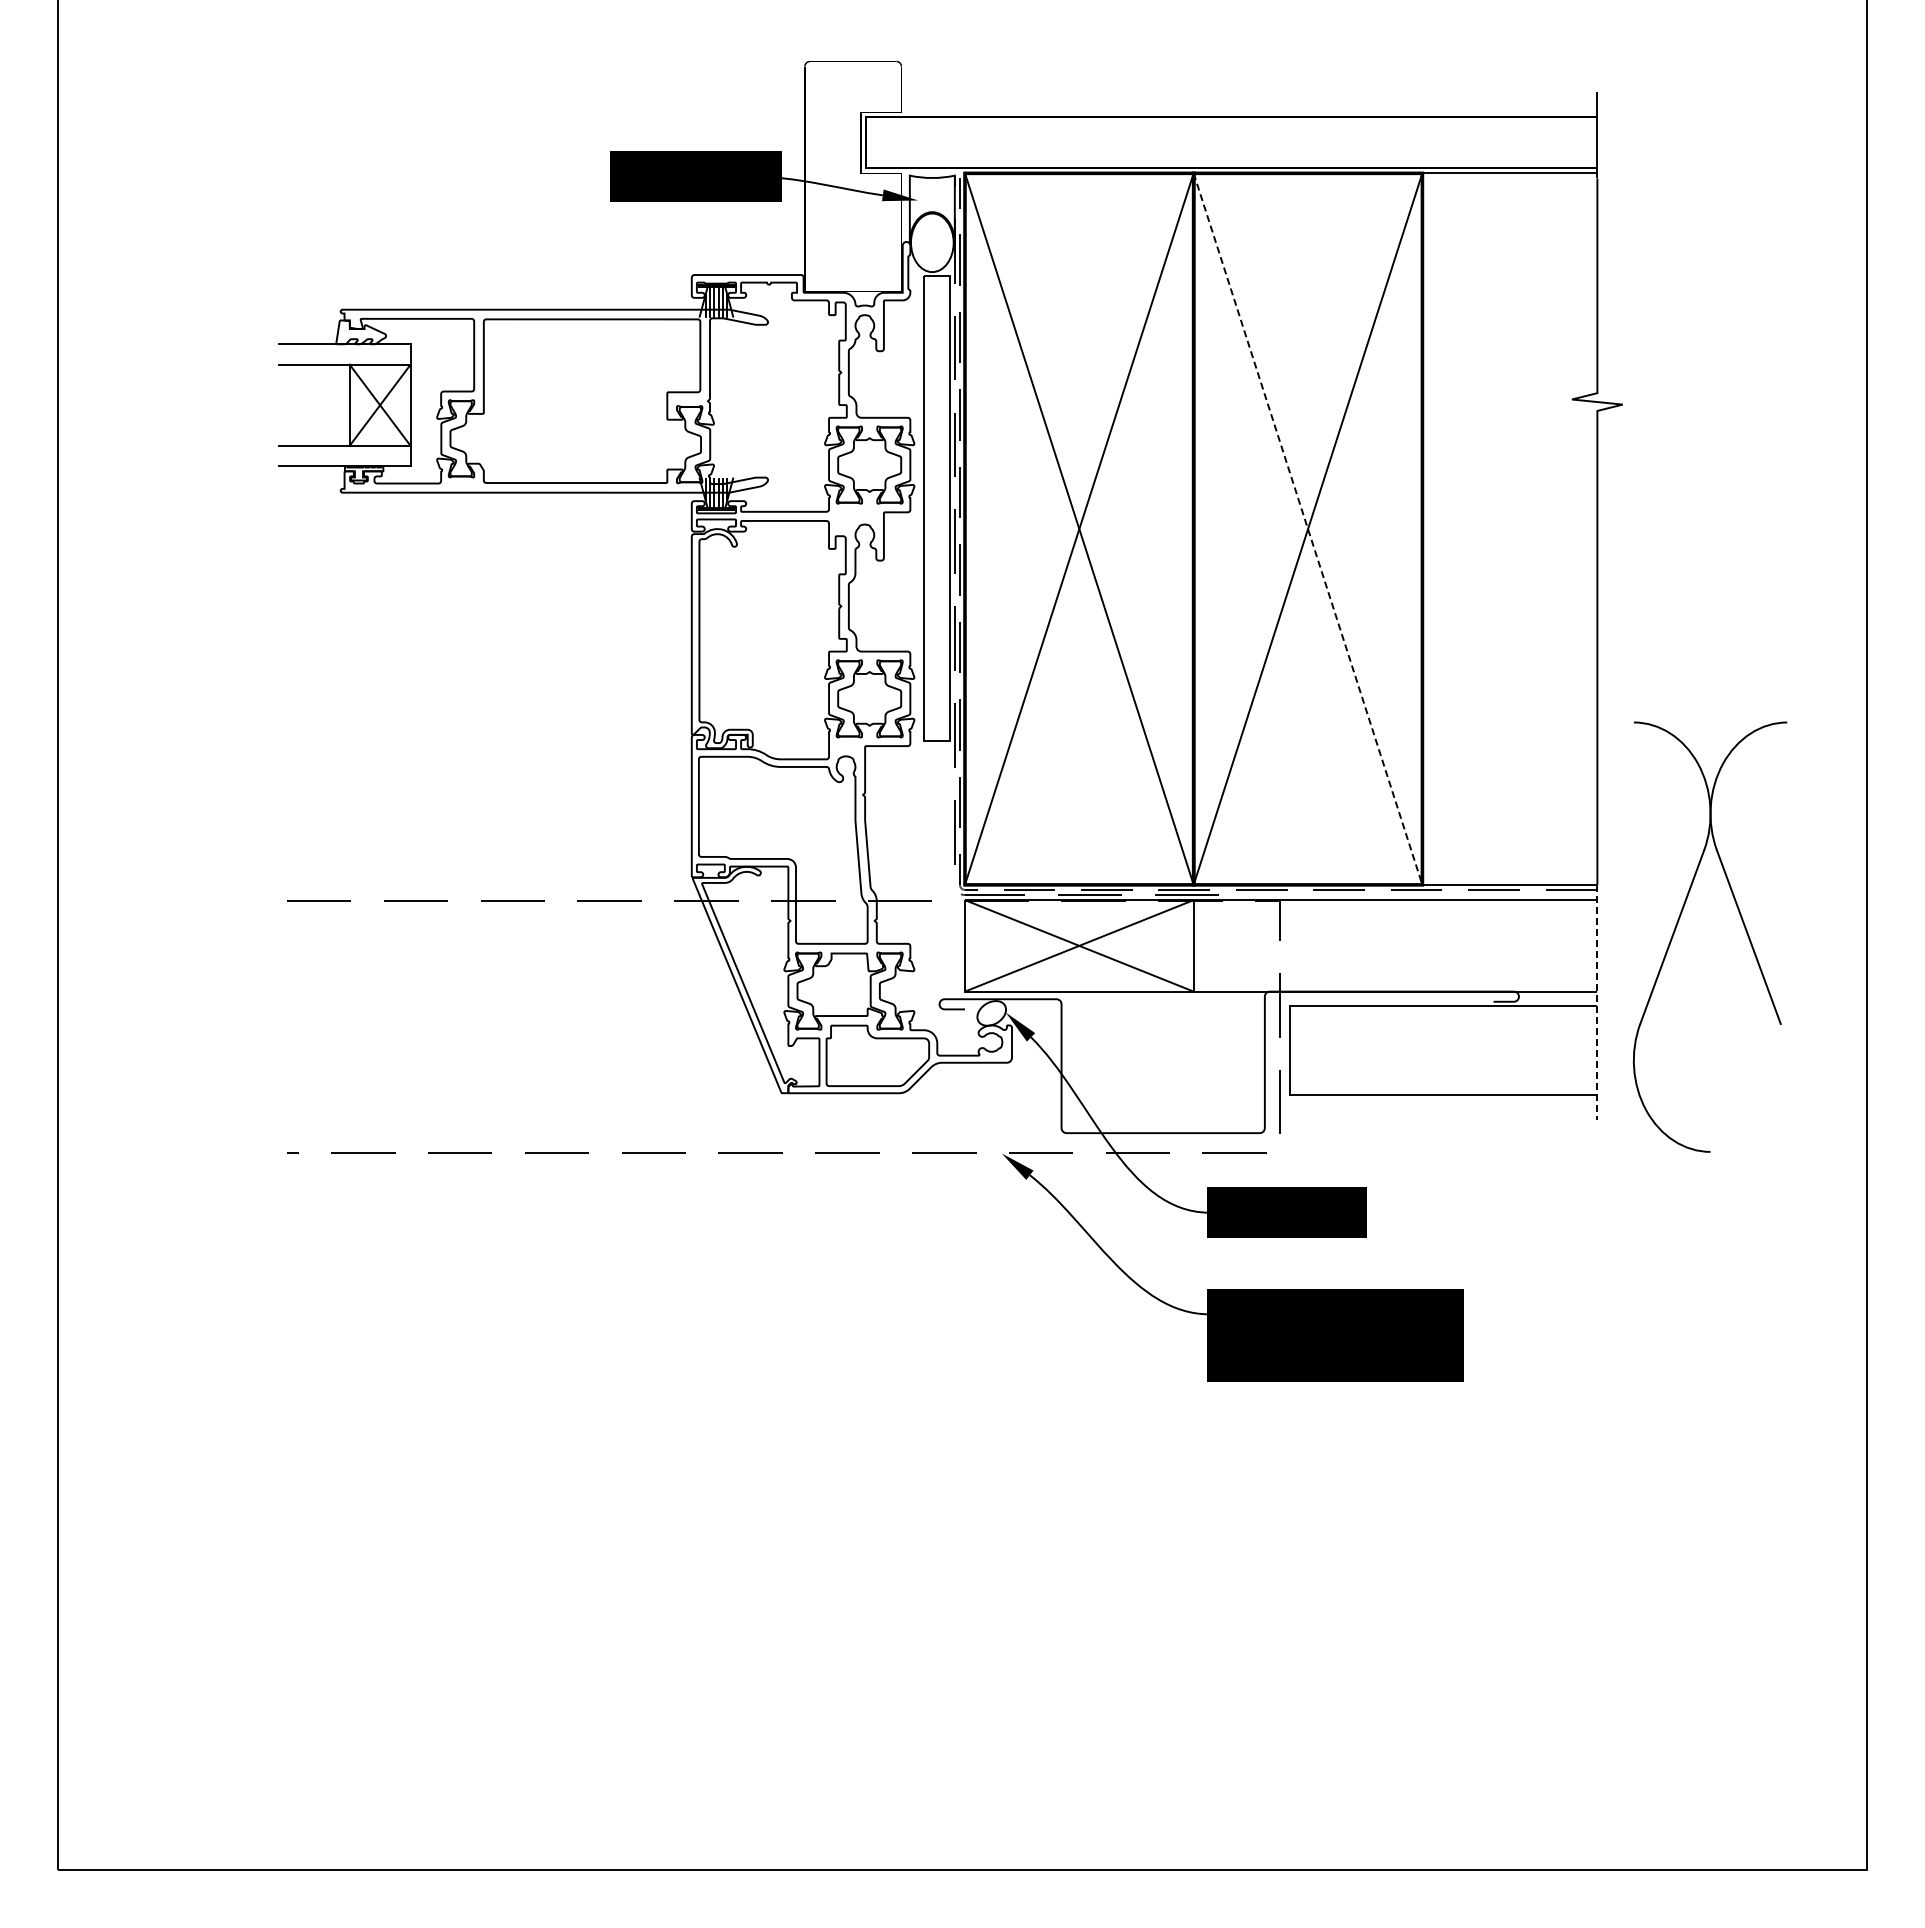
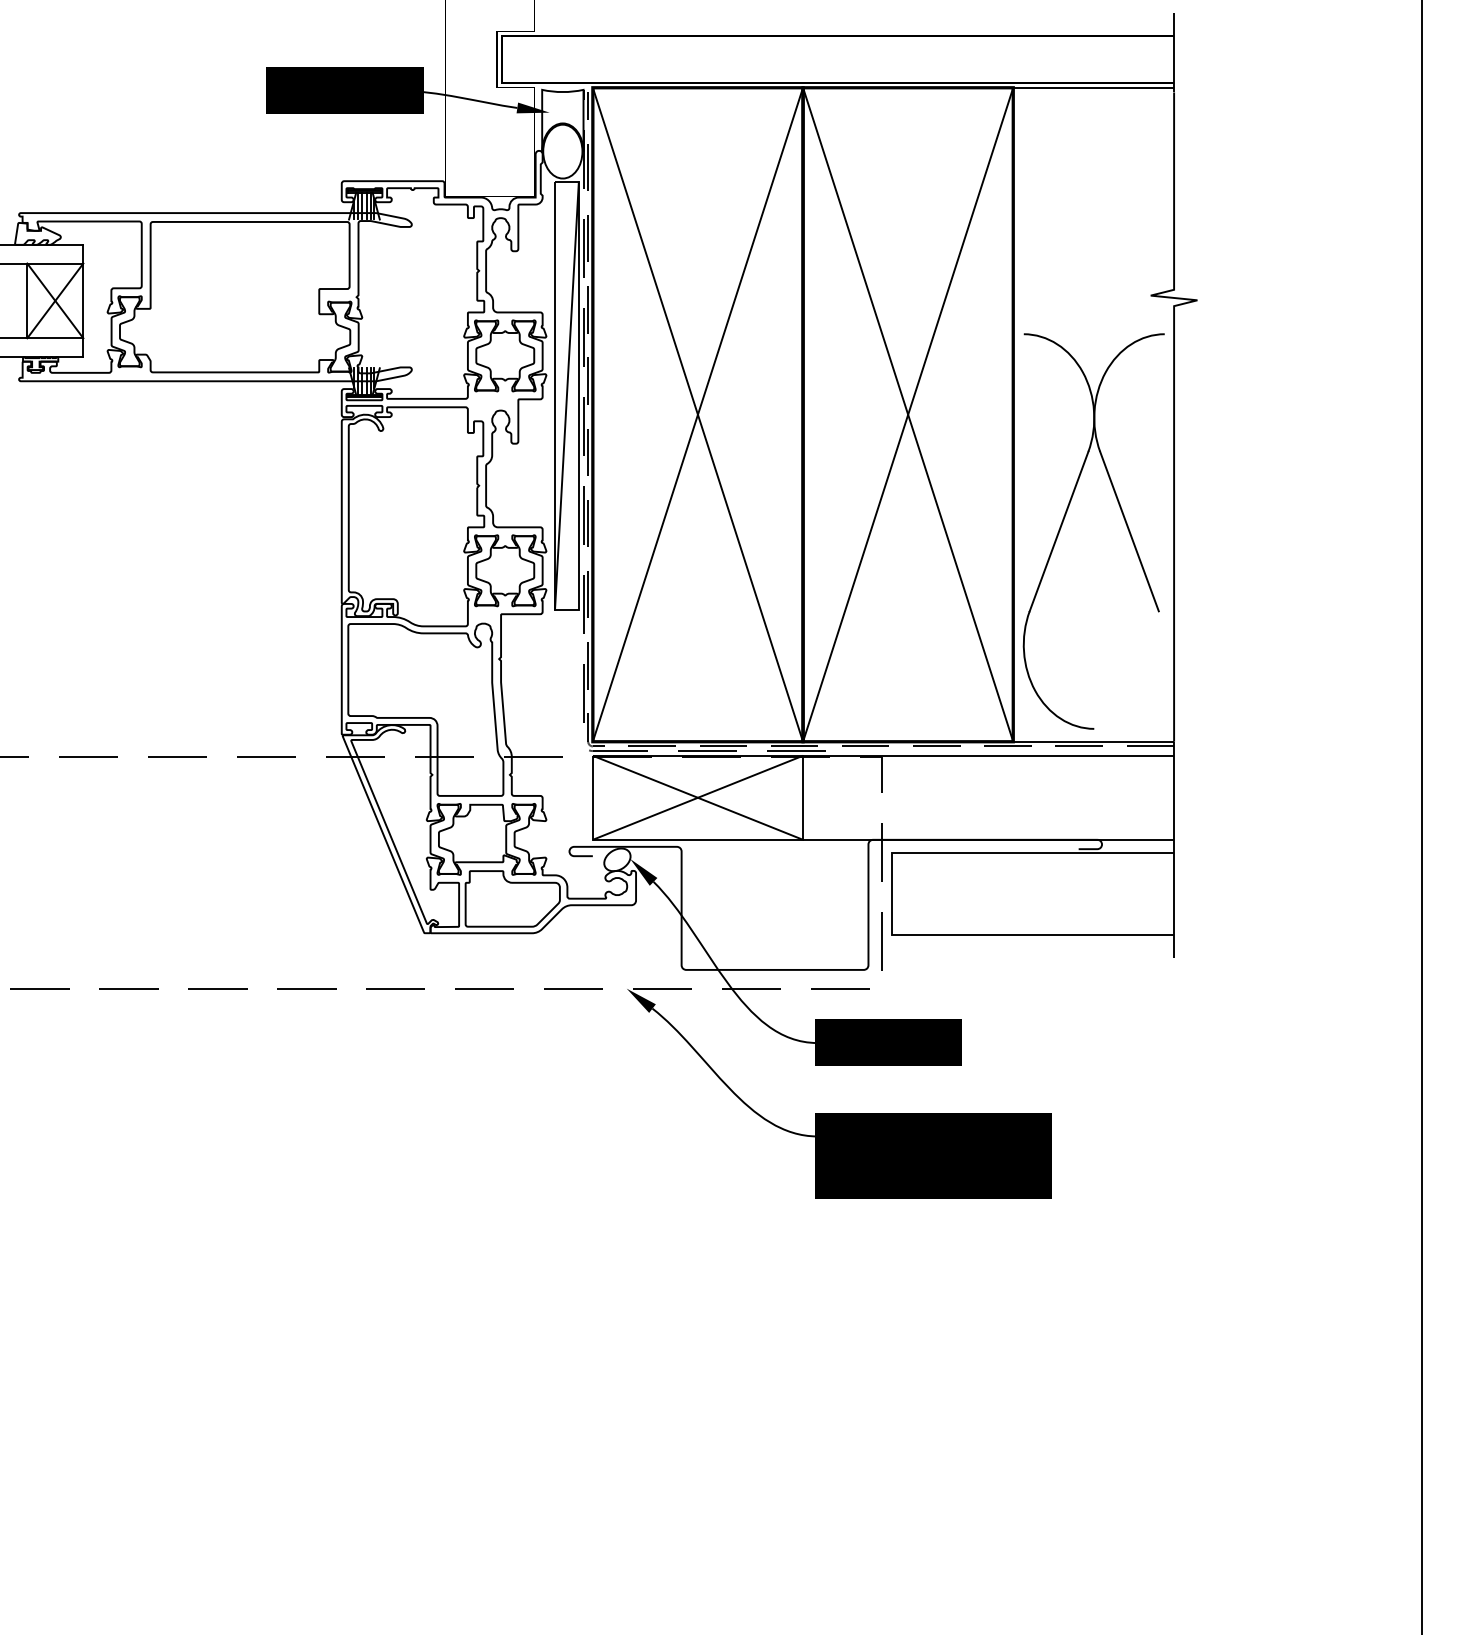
line: (936, 508) -> (566, 395), added
line: (1308, 529) -> (908, 415), dashed -> solid
part: (1677, 926) -> (1063, 521), moved
line: (1597, 1002) -> (1174, 849), dashed -> solid

